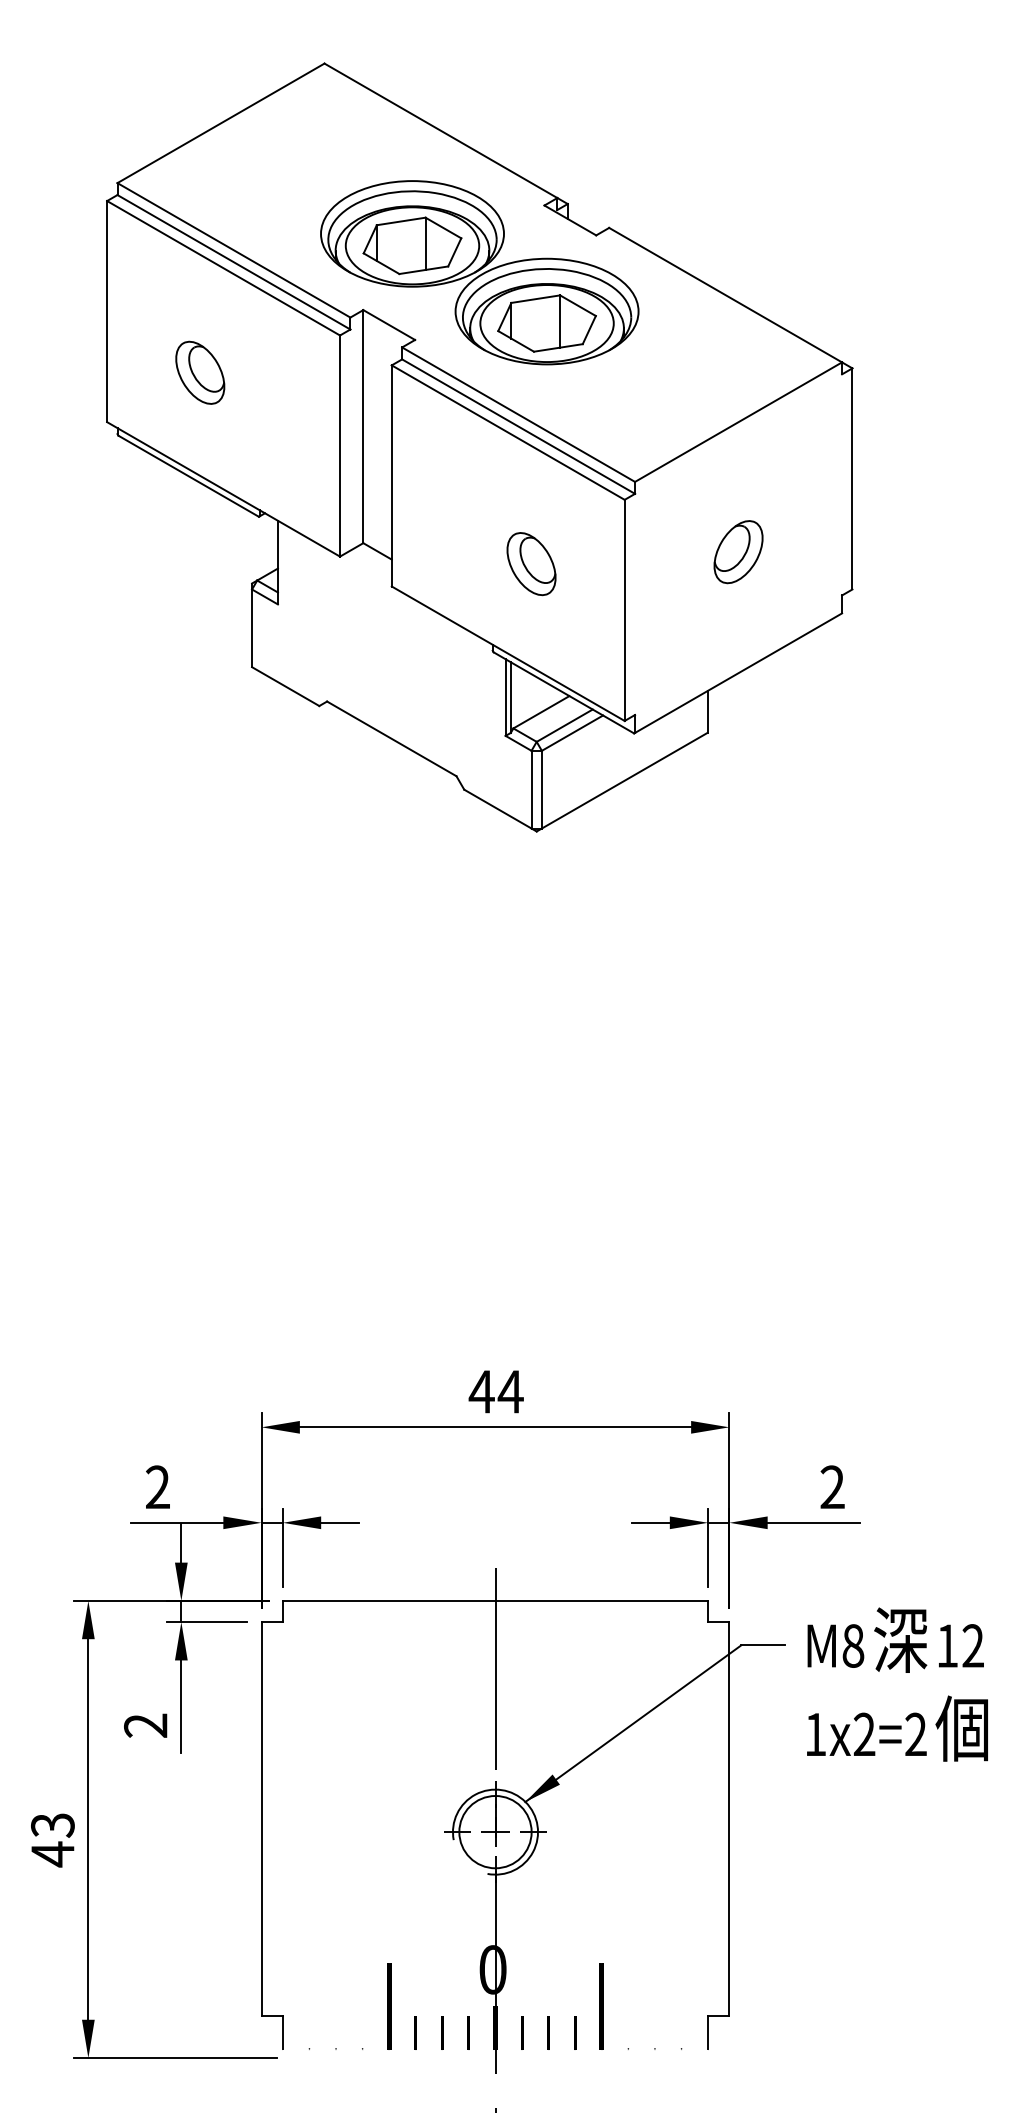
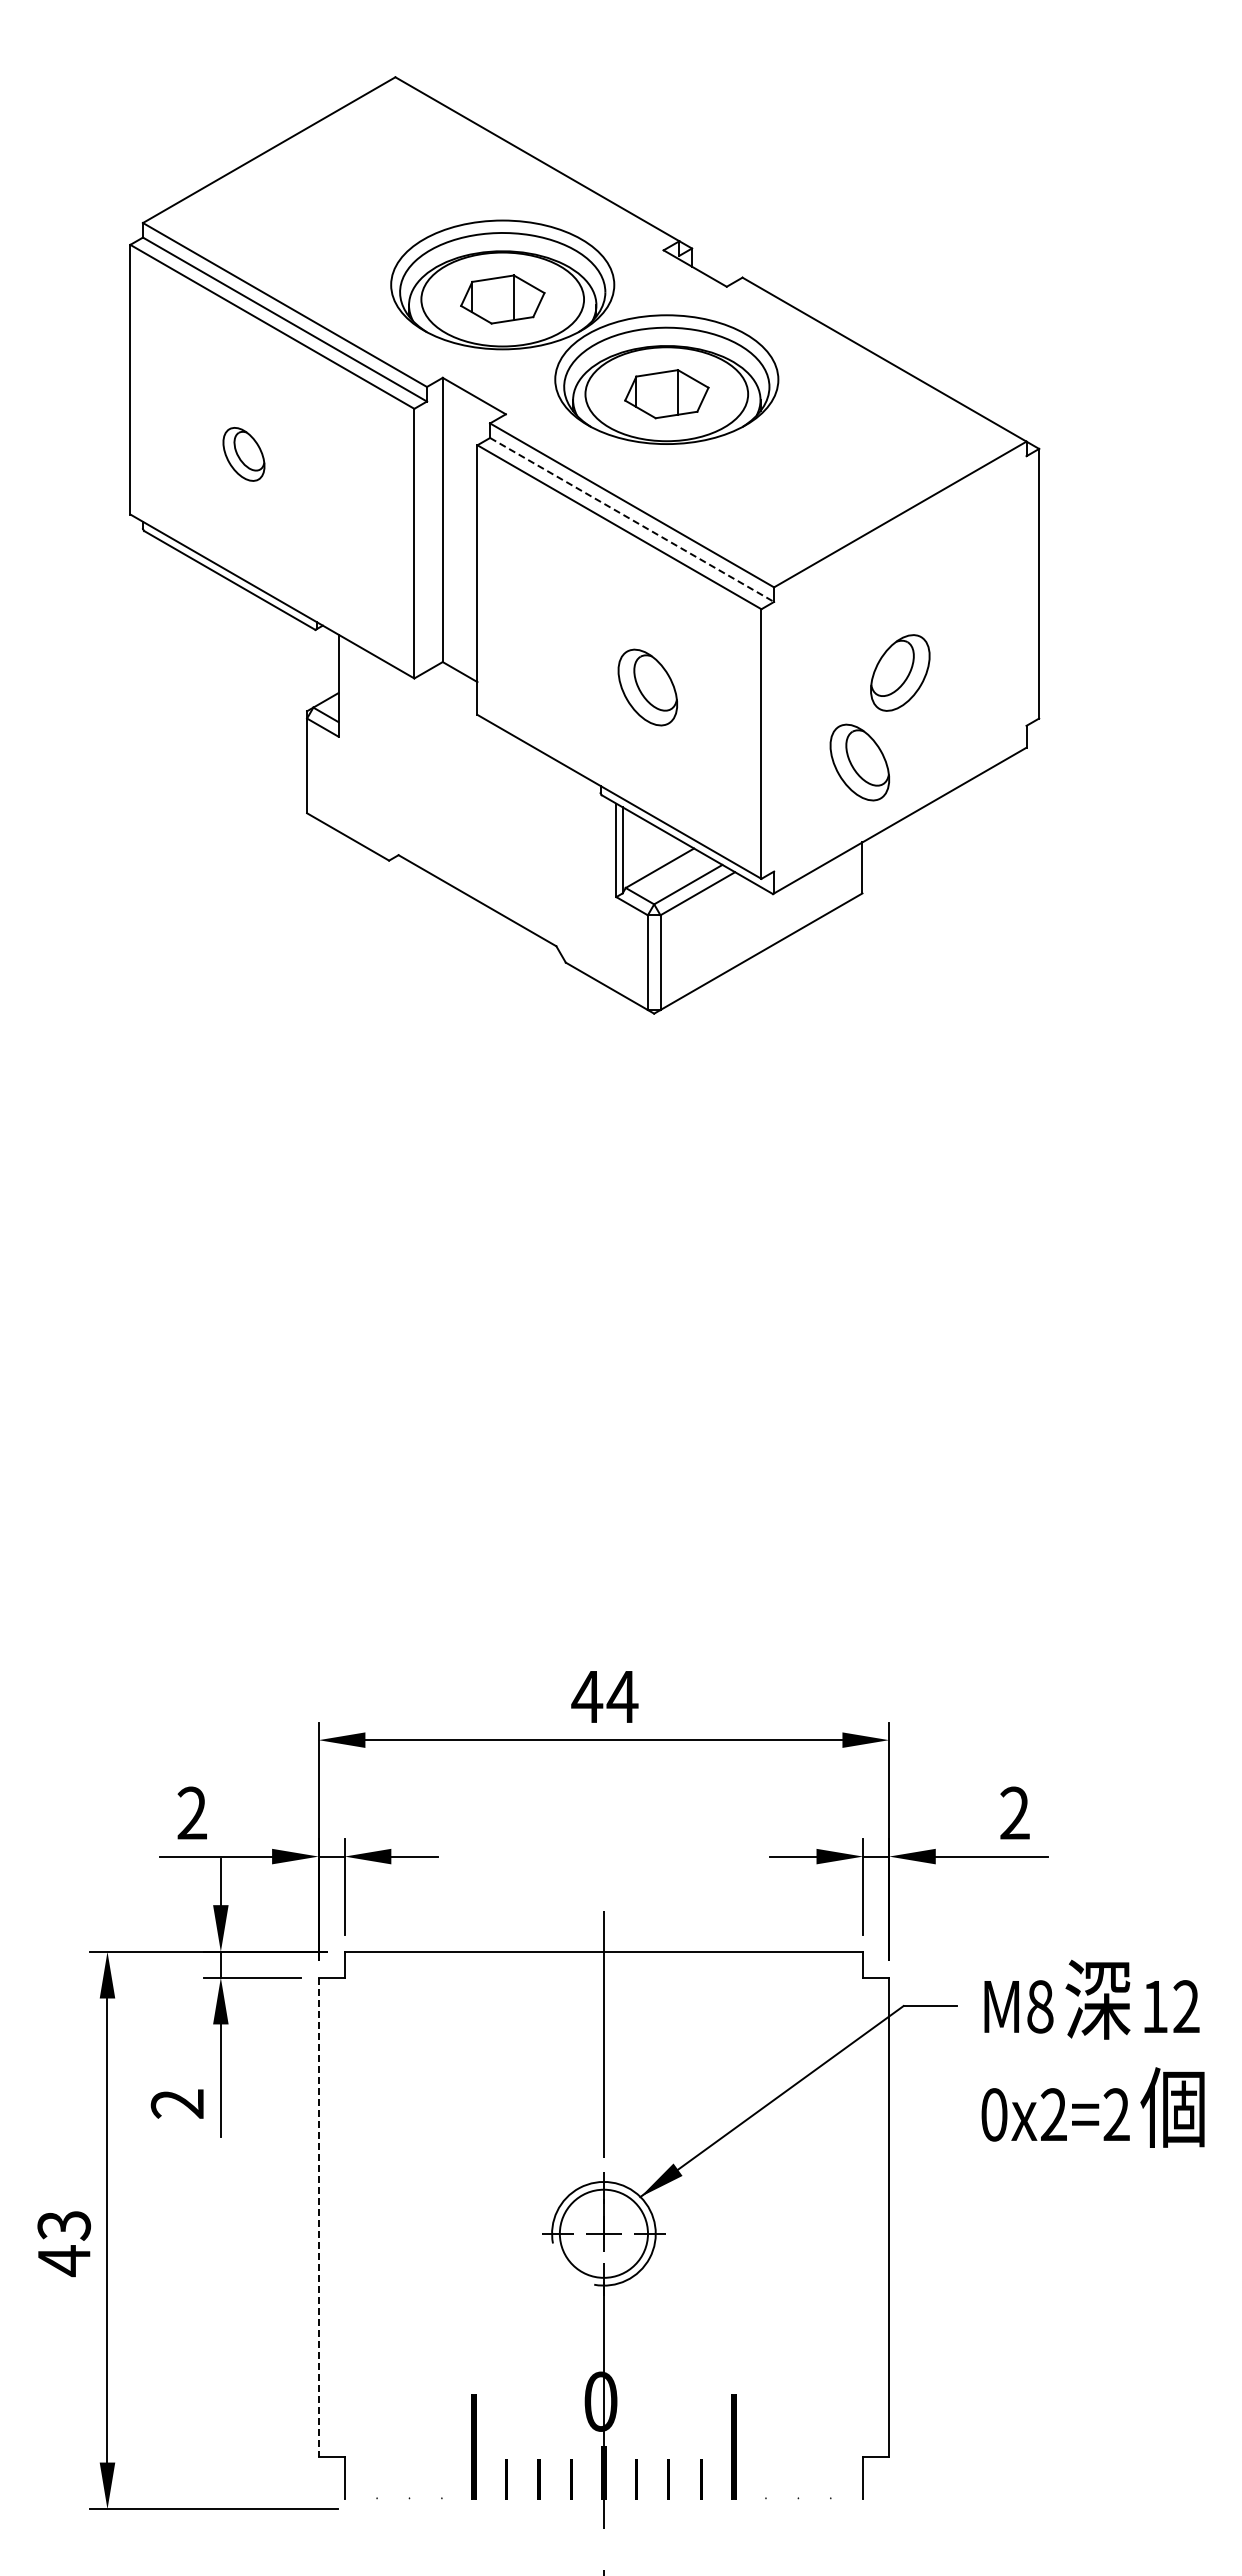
part: (412, 245) -> (502, 299), size x0.7
part: (546, 322) -> (666, 393), size x0.7
part: (199, 372) -> (243, 454), size x0.7
line: (518, 426) -> (632, 519), solid -> dashed
part: (705, 625) -> (859, 762), added
text: (815, 1734) -> (994, 2114), 1x2=2 -> 0x2=2
line: (261, 1818) -> (318, 2217), solid -> dashed

